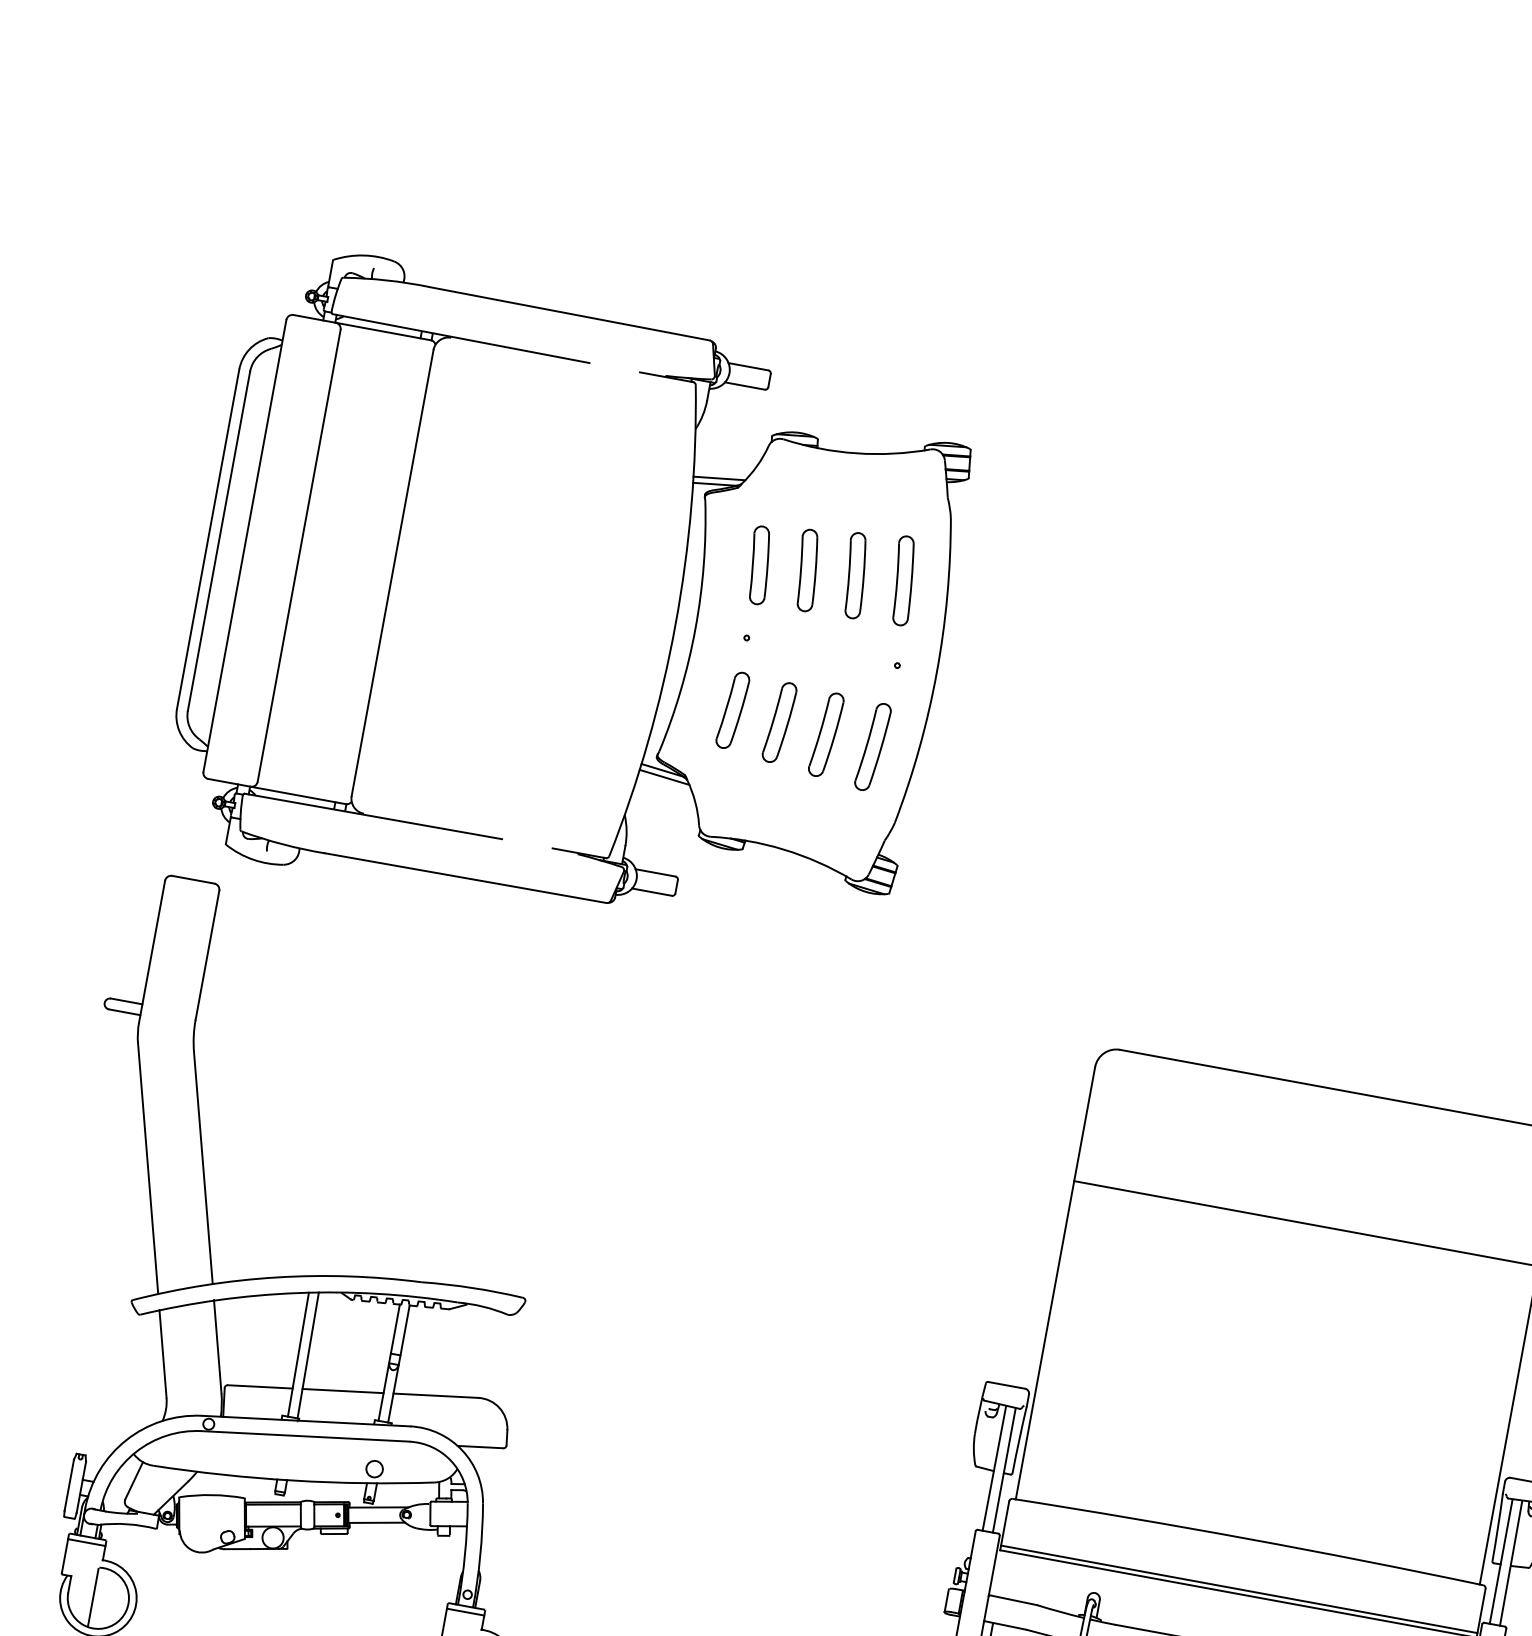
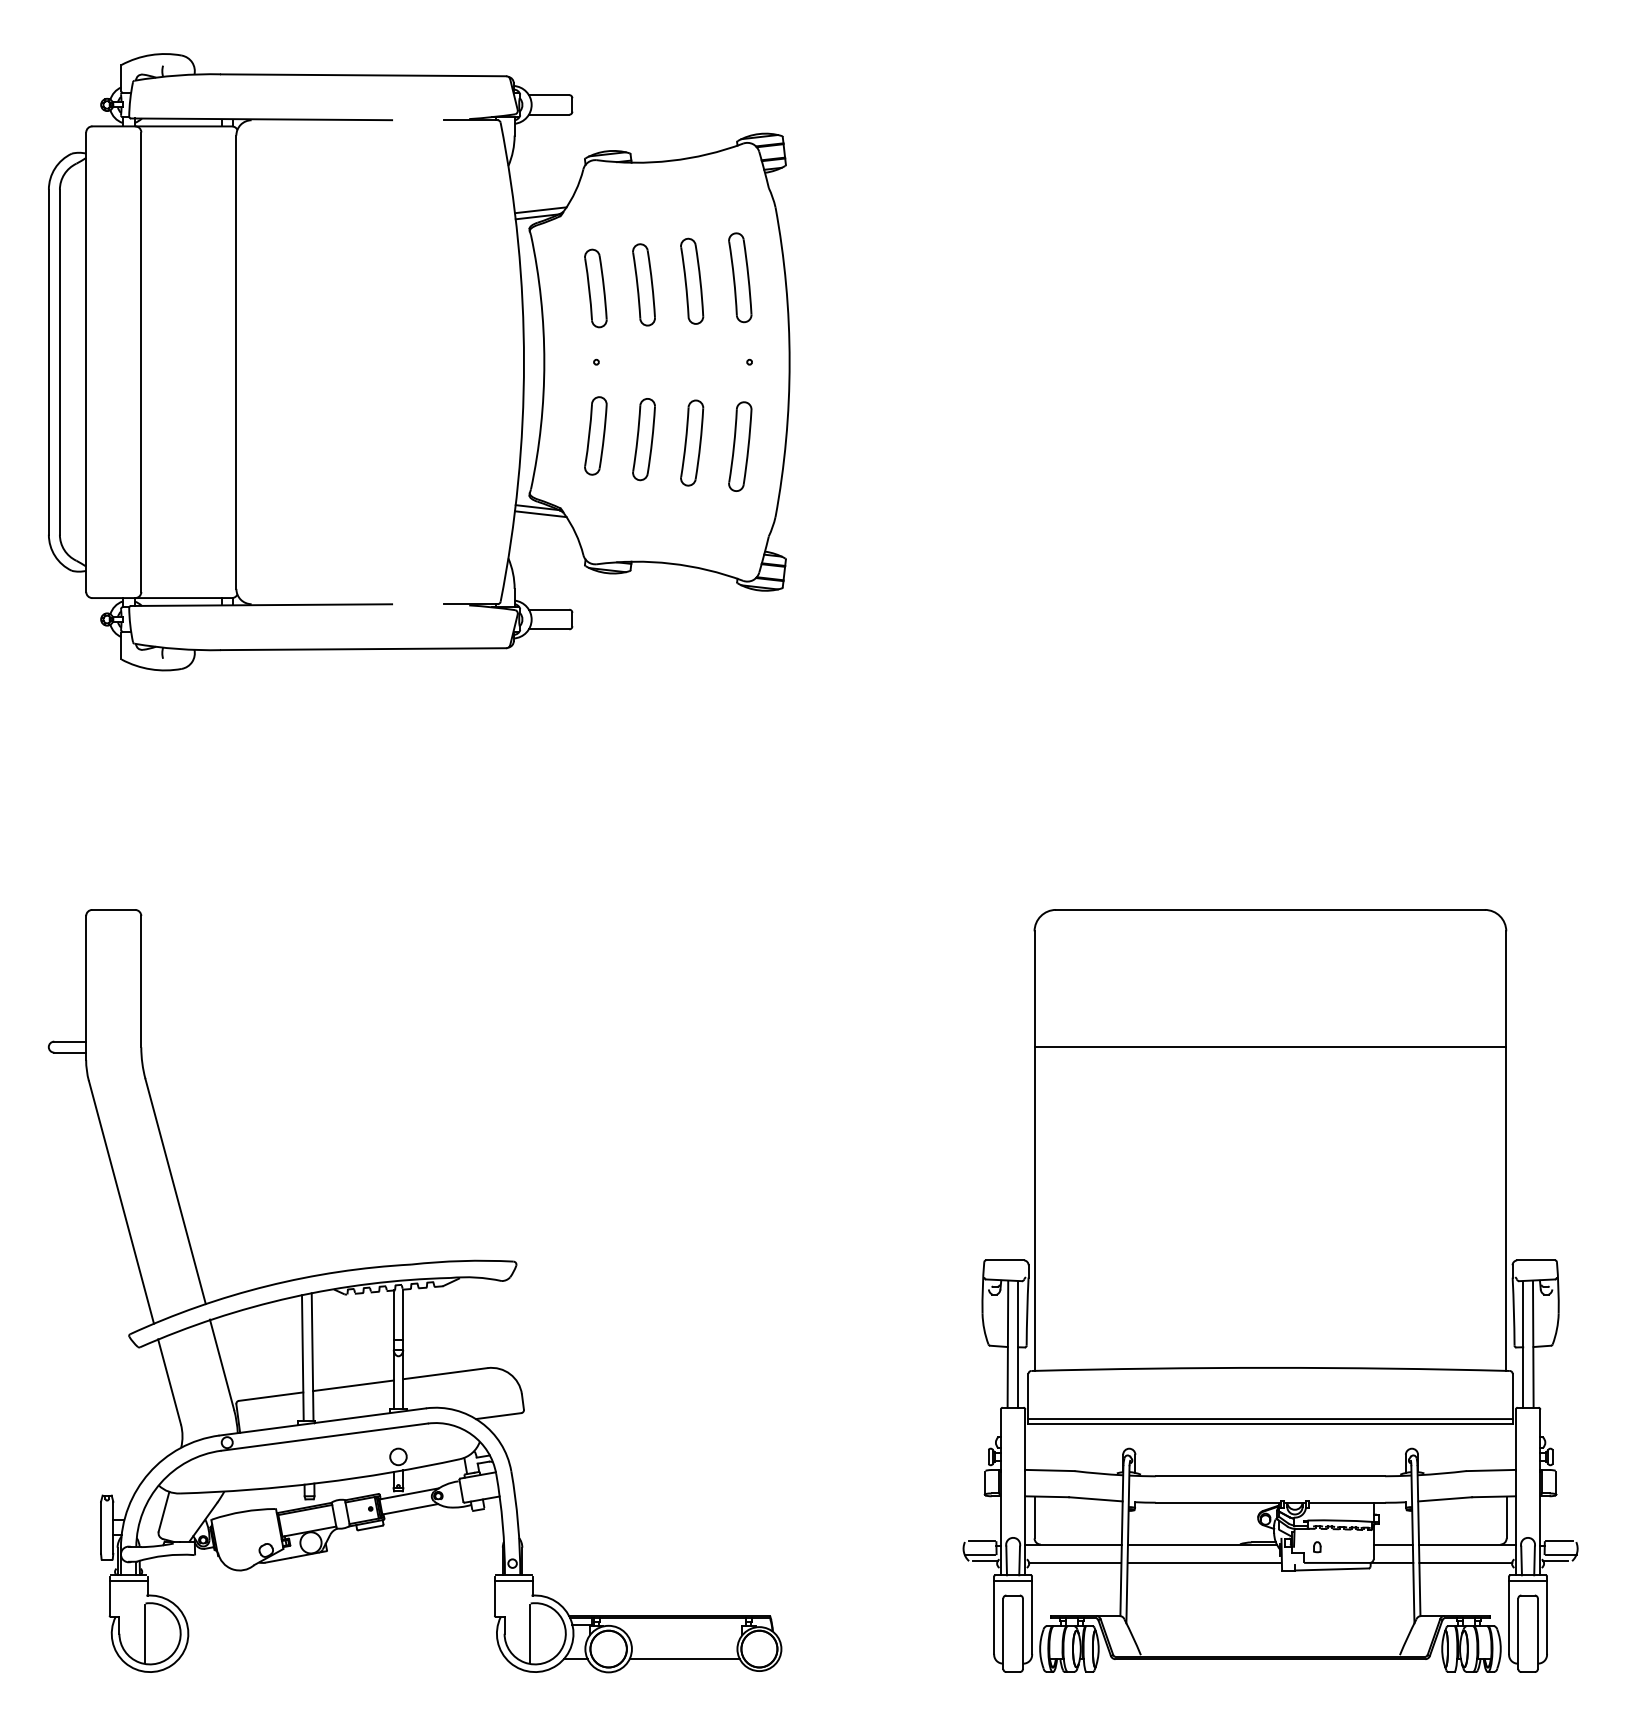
part: (572, 606) -> (419, 362), moved

